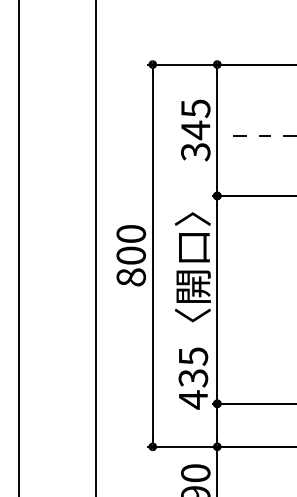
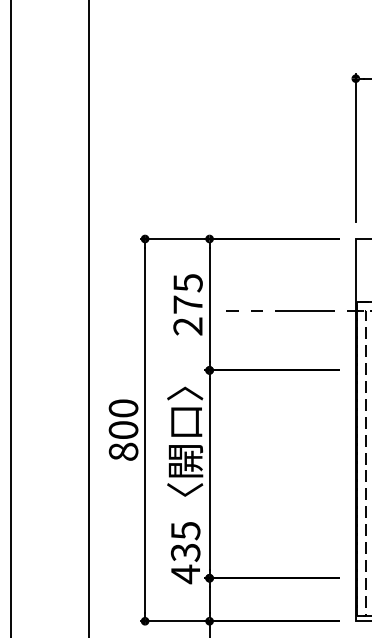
text: (195, 141) -> (187, 315), 345 -> 275

